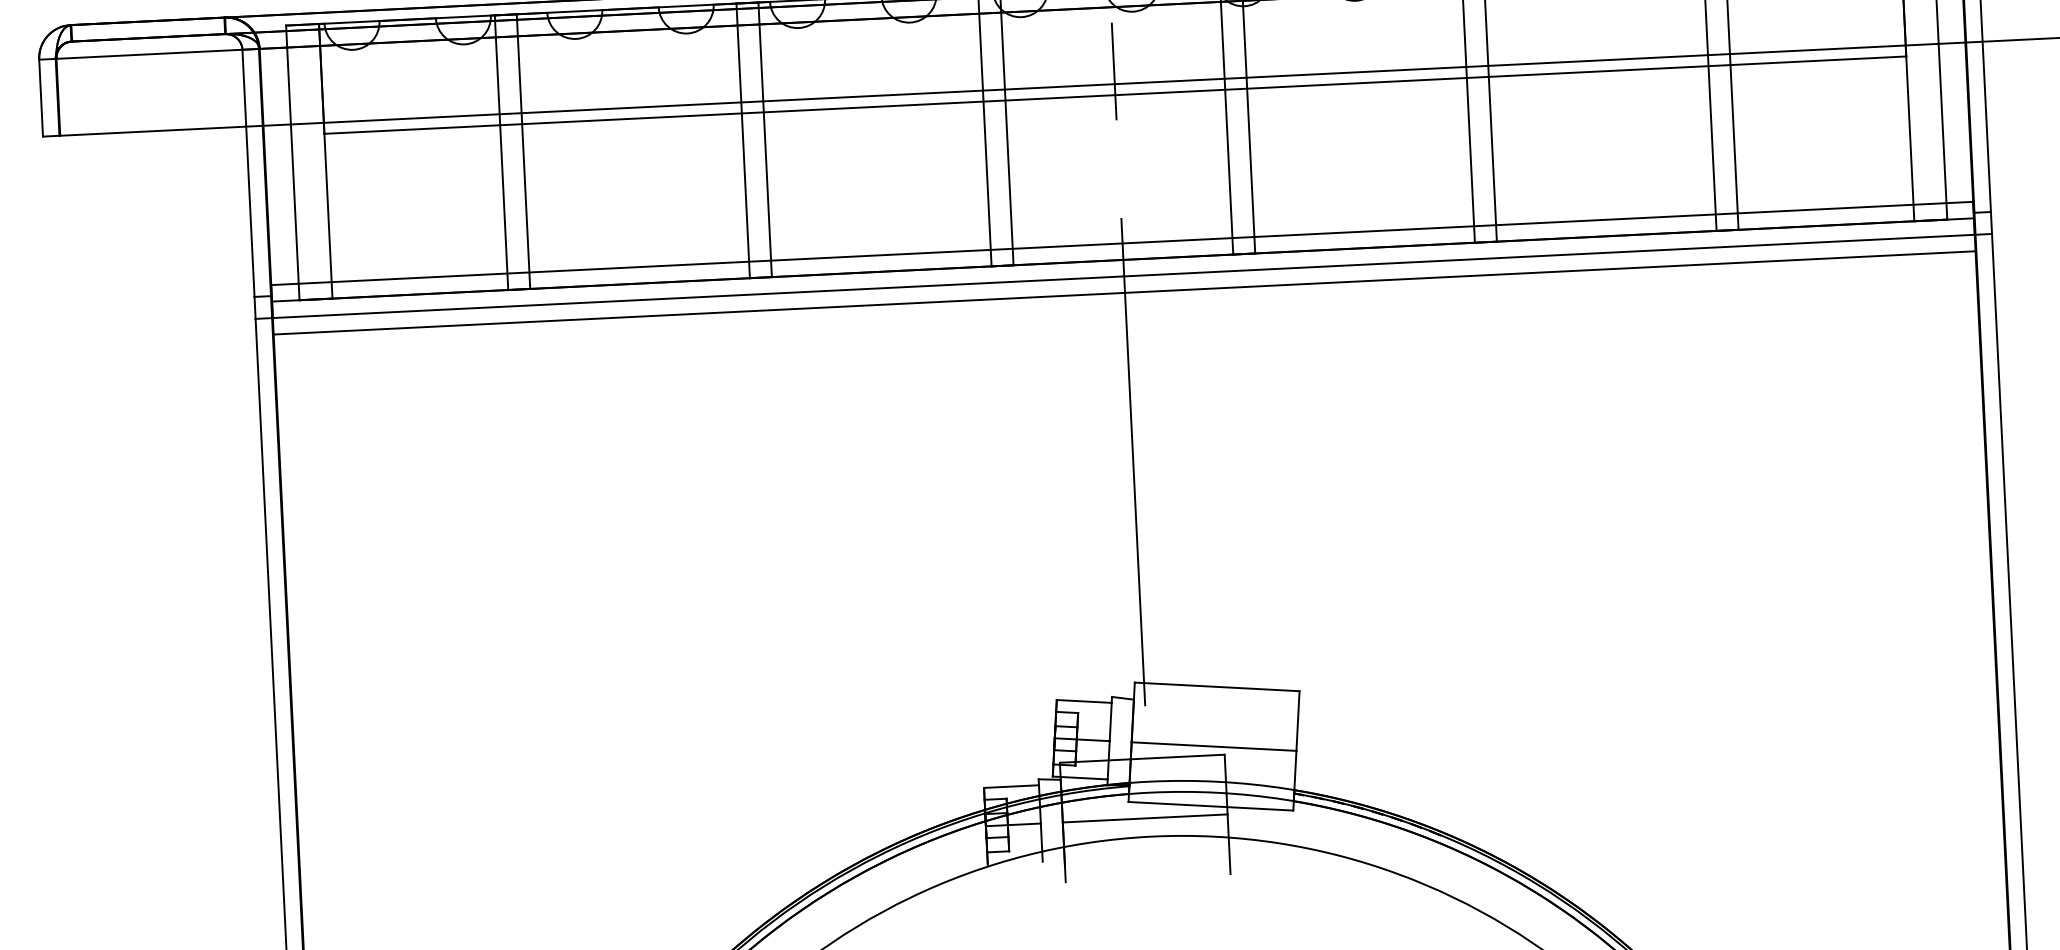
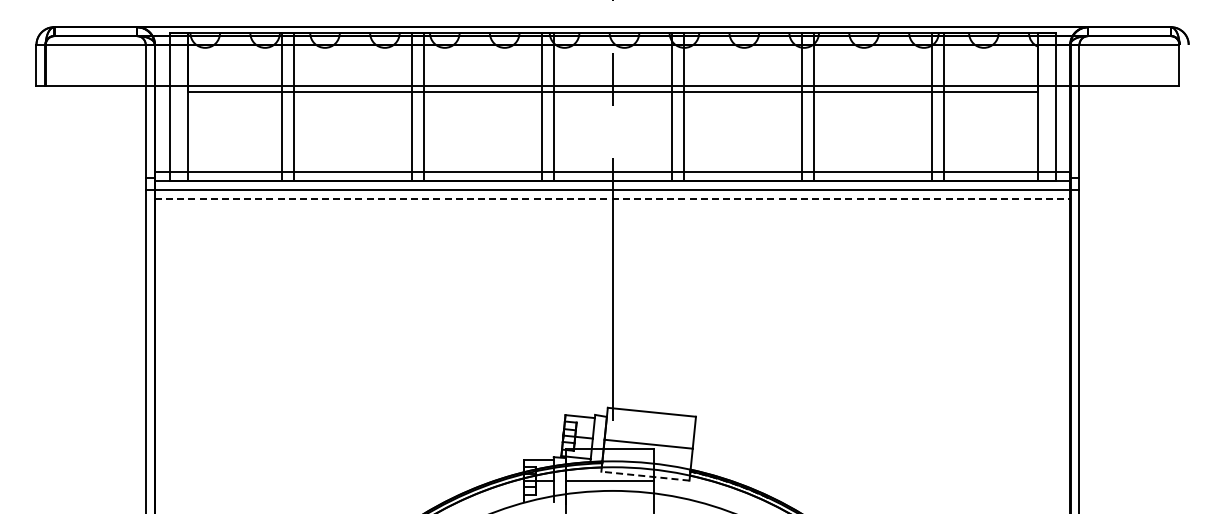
line: (1124, 292) -> (612, 198), solid -> dashed
line: (1209, 806) -> (644, 476), solid -> dashed

